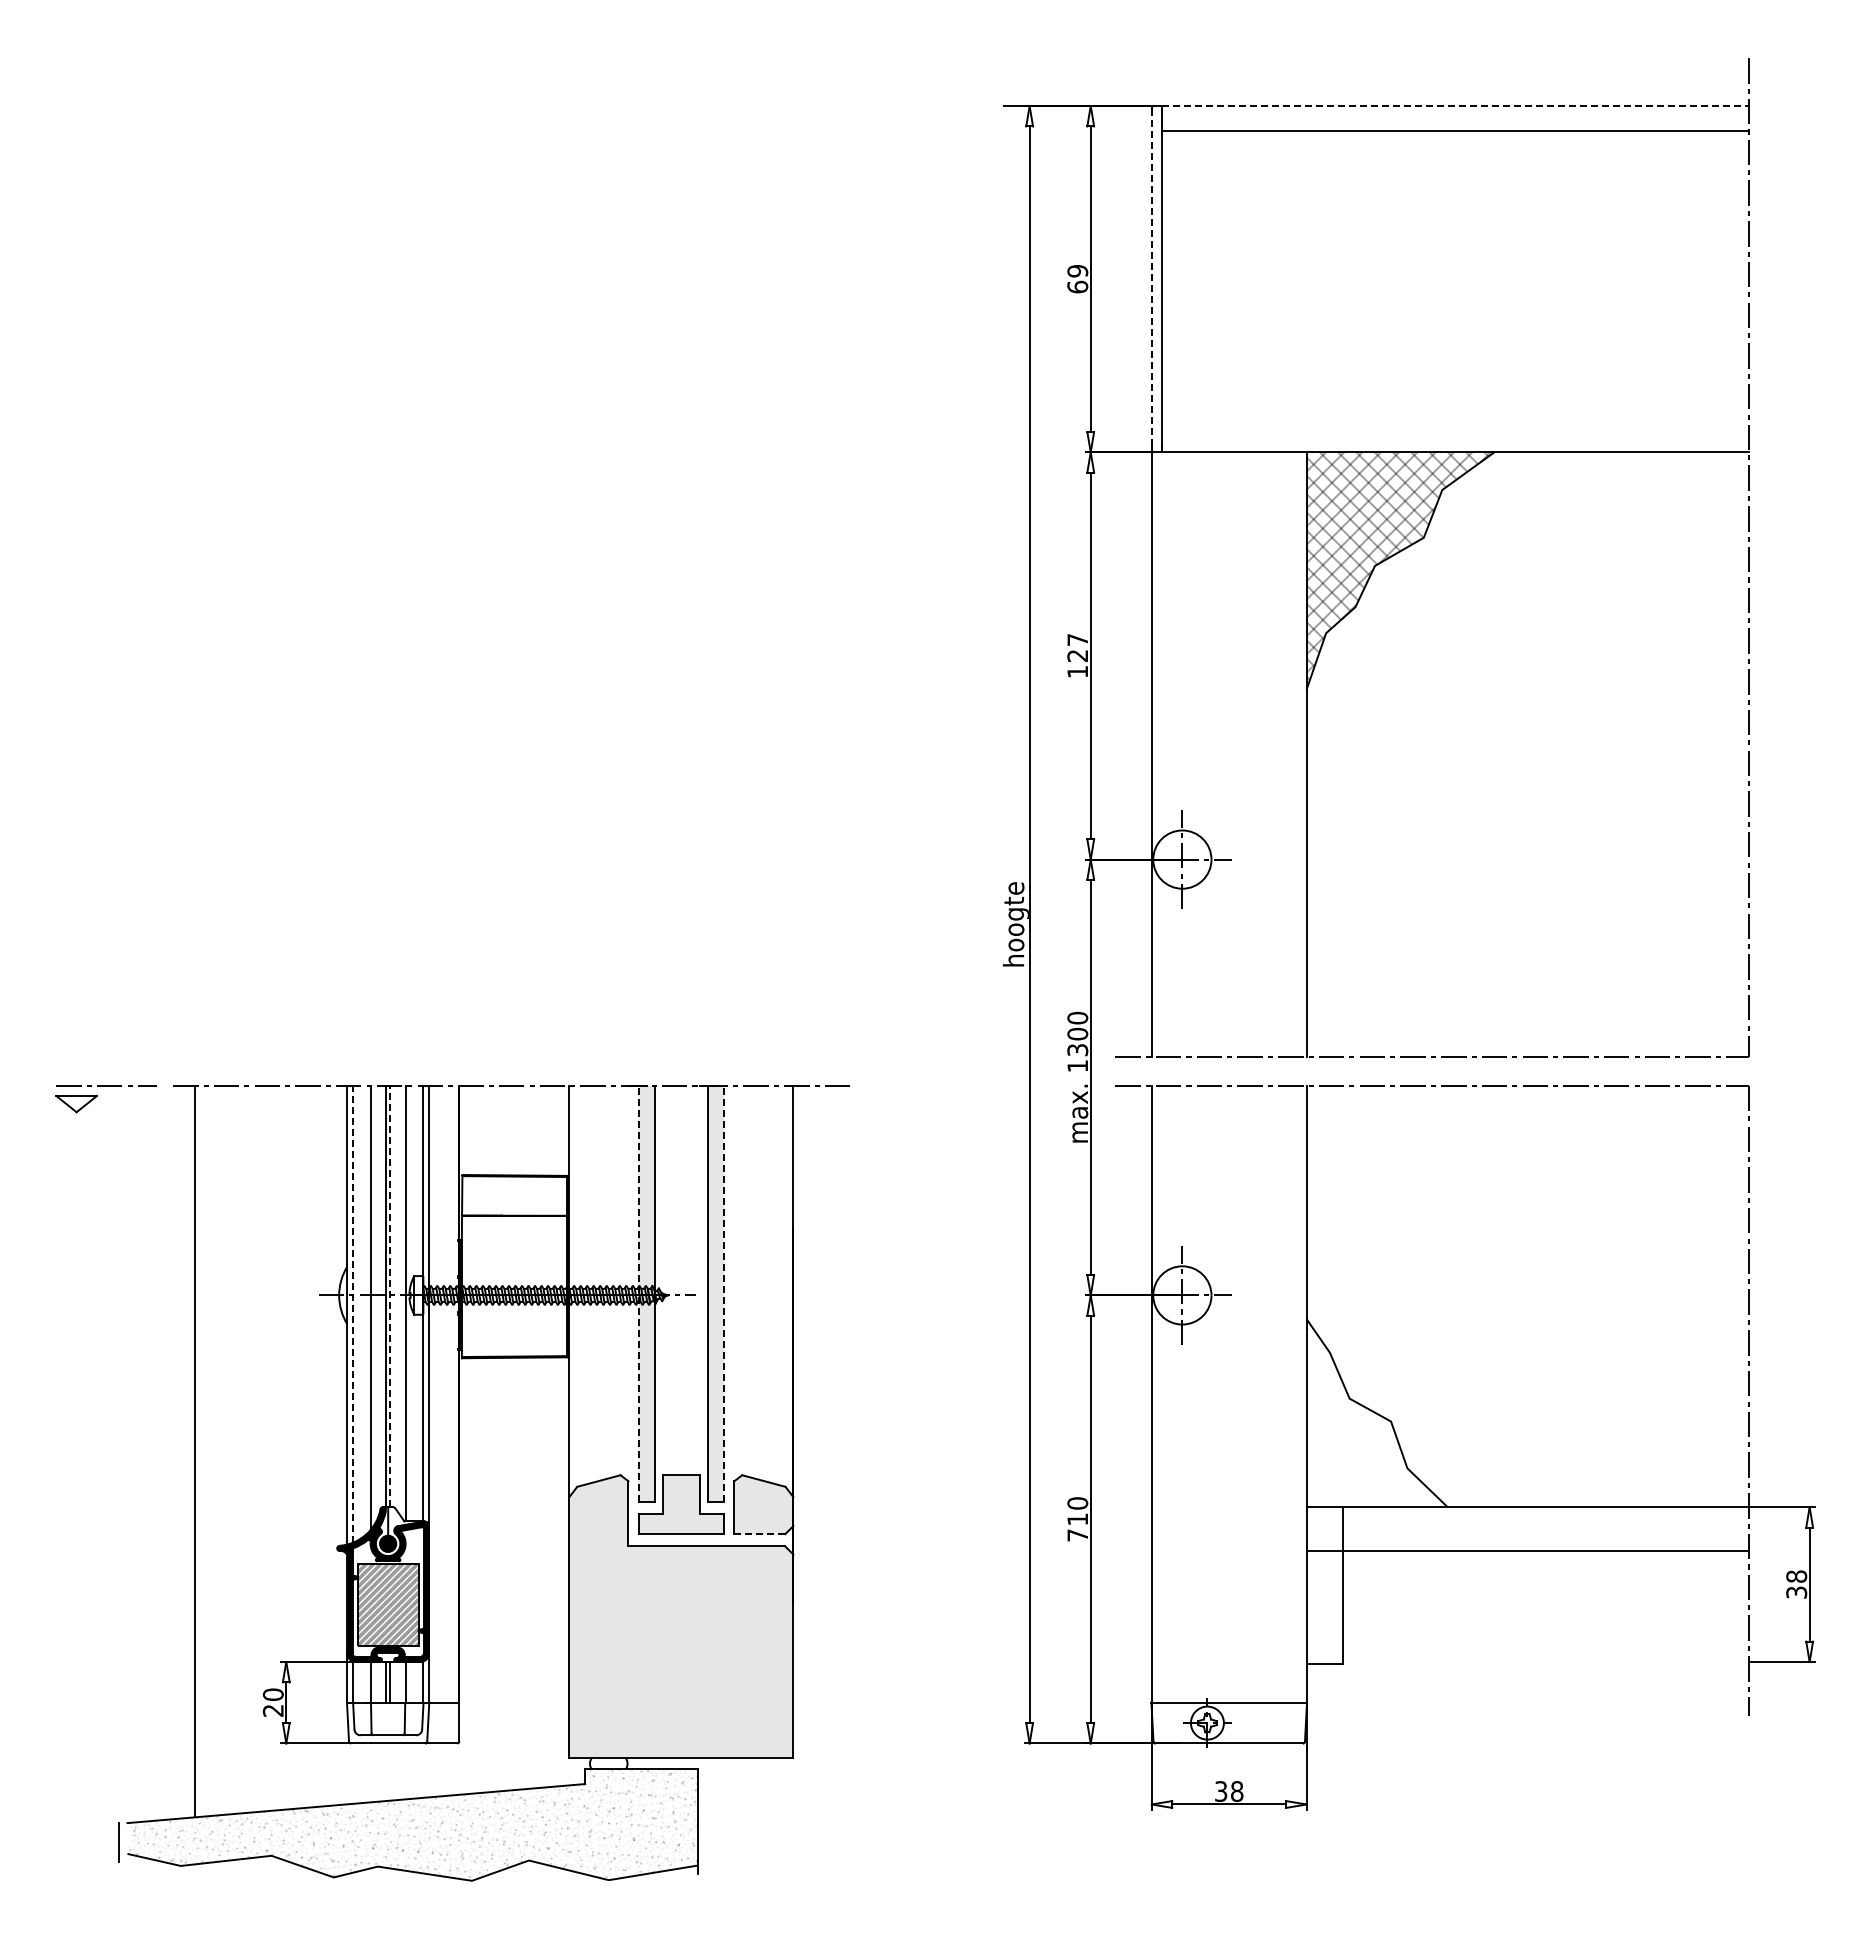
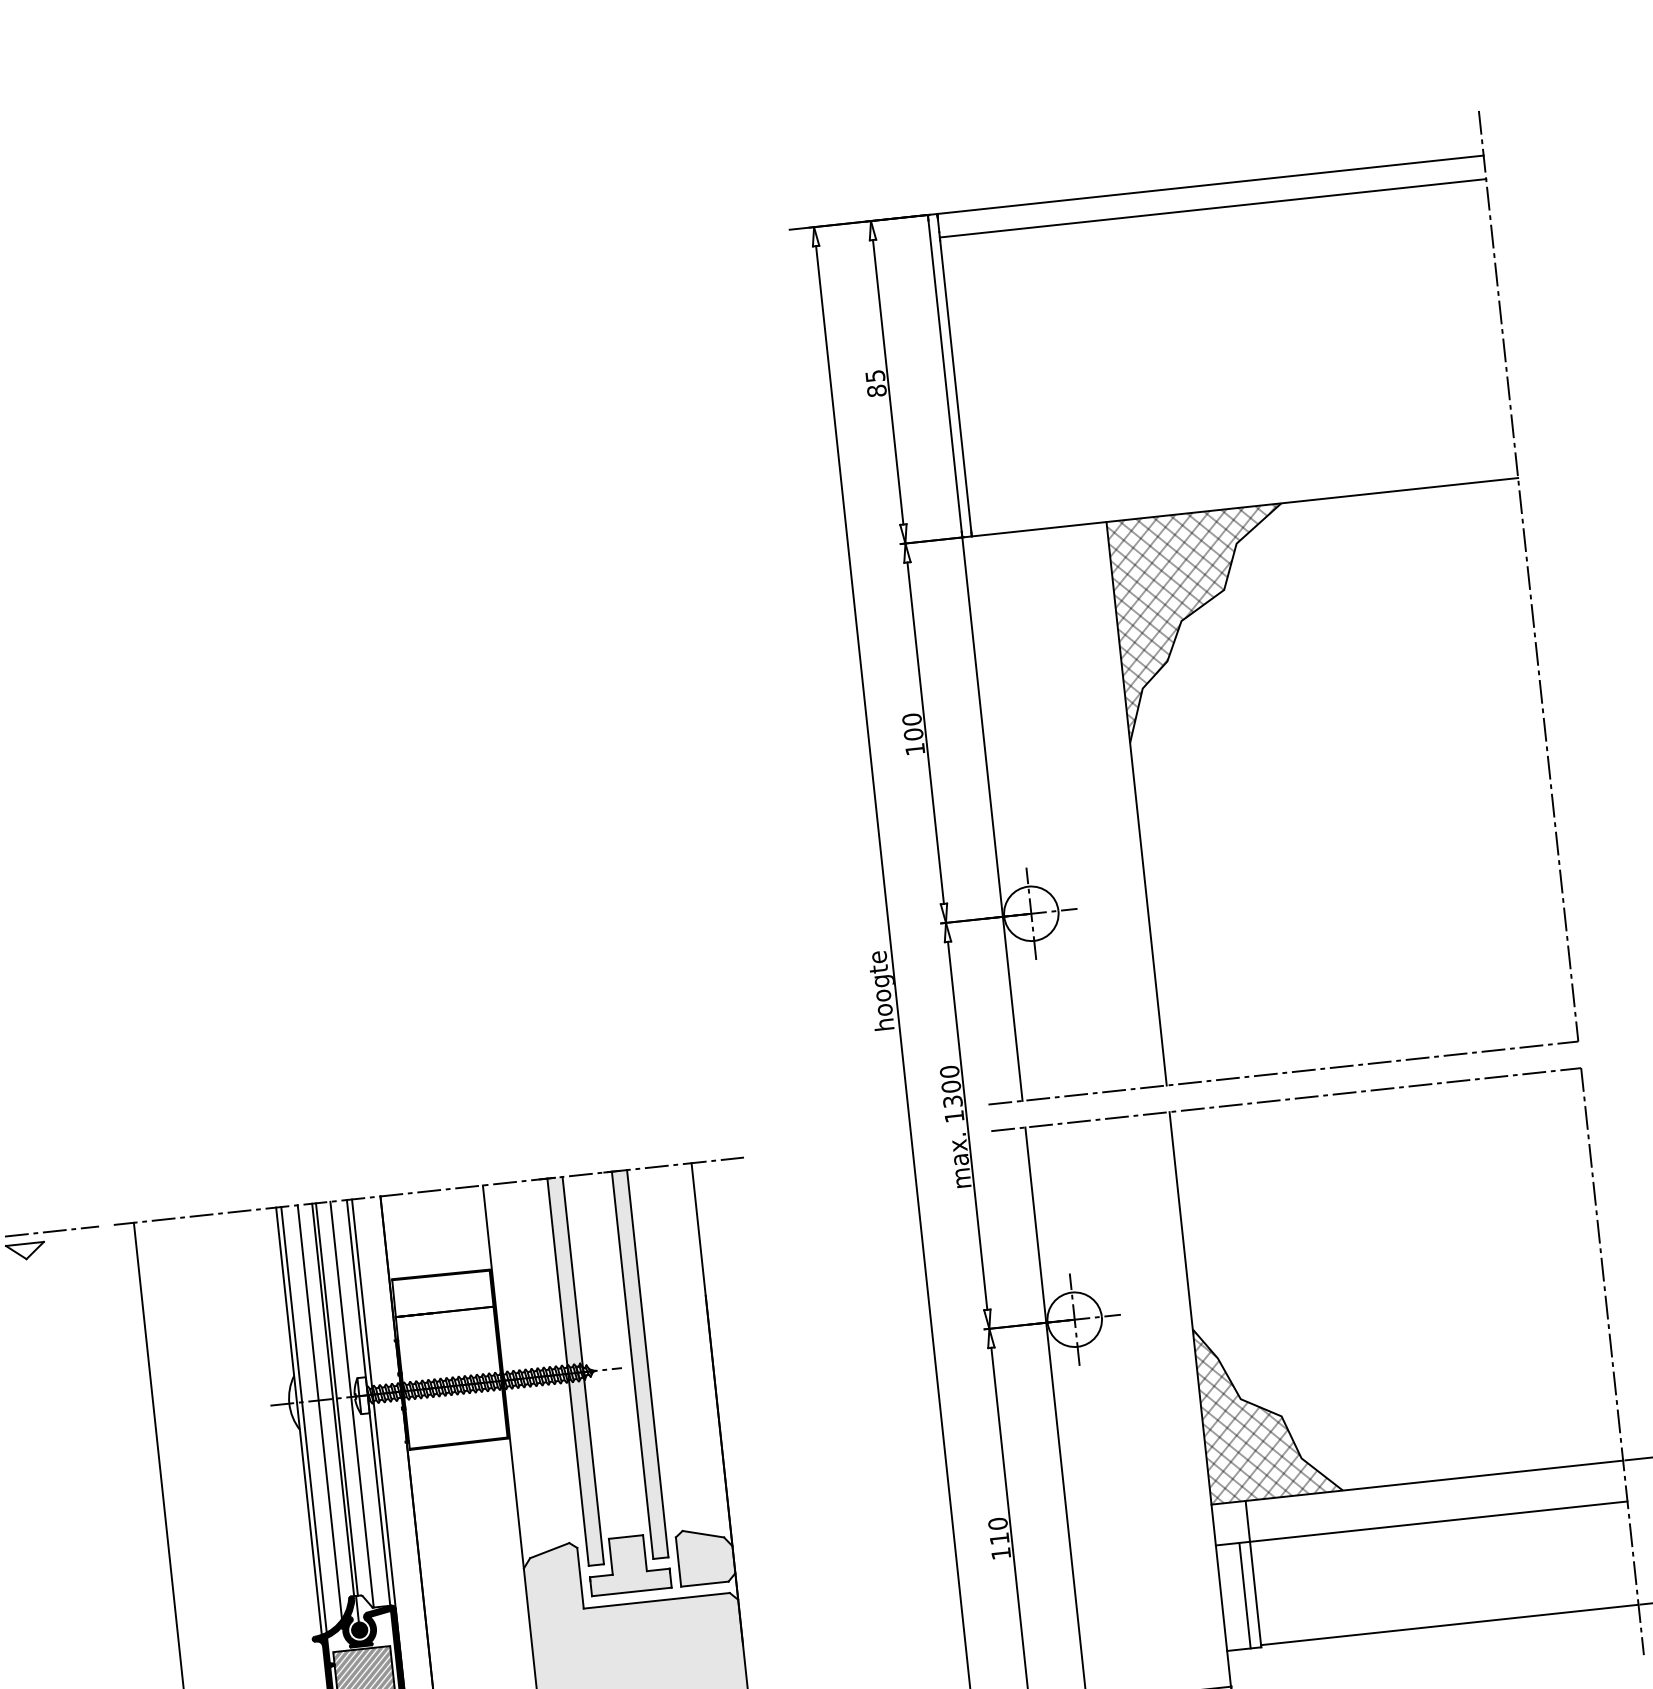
line: (1455, 106) -> (1210, 185), dashed -> solid
text: (1077, 279) -> (875, 383), 69 -> 85
line: (1151, 279) -> (944, 376), dashed -> solid
text: (1077, 647) -> (912, 726), 127 -> 100
line: (638, 1293) -> (567, 1372), dashed -> solid
line: (724, 1293) -> (648, 1363), dashed -> solid
line: (390, 1296) -> (337, 1399), dashed -> solid
line: (352, 1313) -> (303, 1419), dashed -> solid
hatch: (1373, 1414) -> (1264, 1411), added
line: (760, 1534) -> (705, 1584), dashed -> solid
text: (1077, 1535) -> (1000, 1553), 710 -> 110
line: (1331, 1607) -> (1244, 1595), added
line: (1545, 1662) -> (1449, 1625), added

